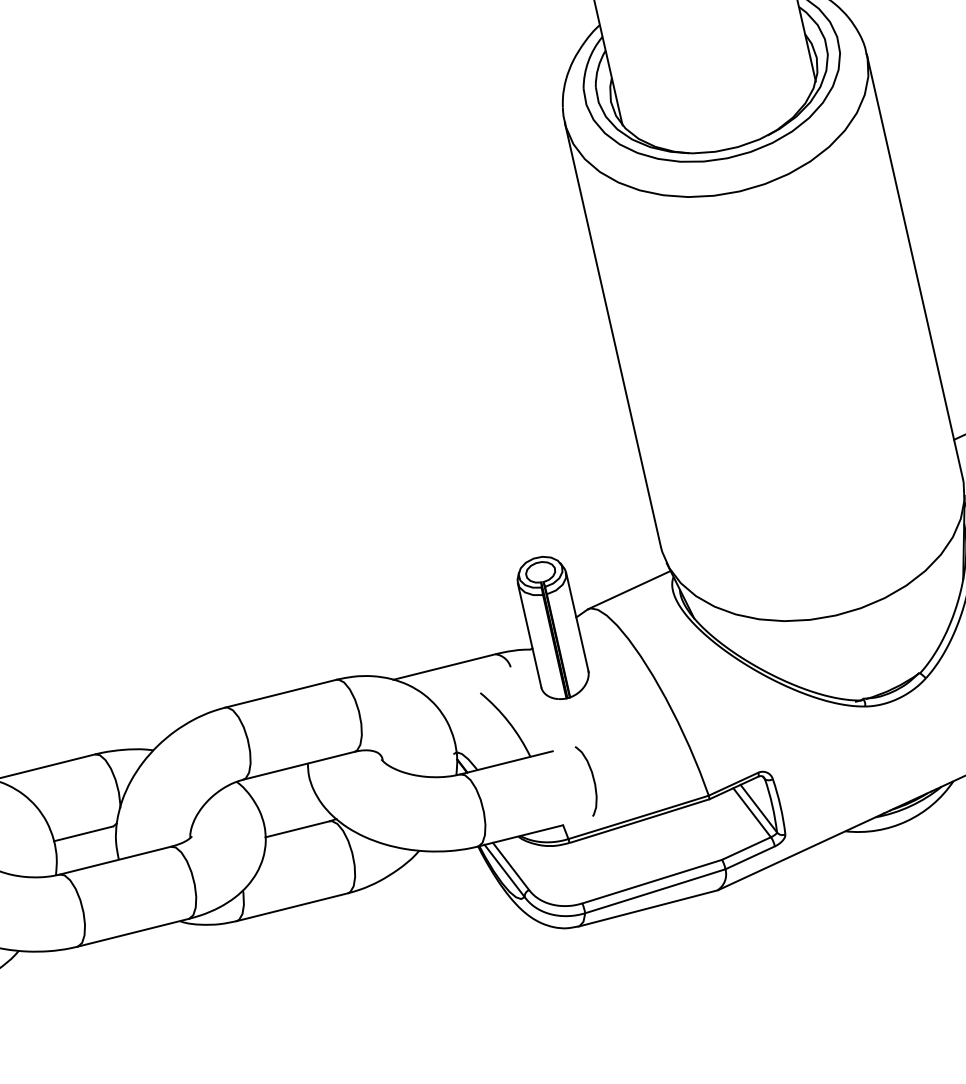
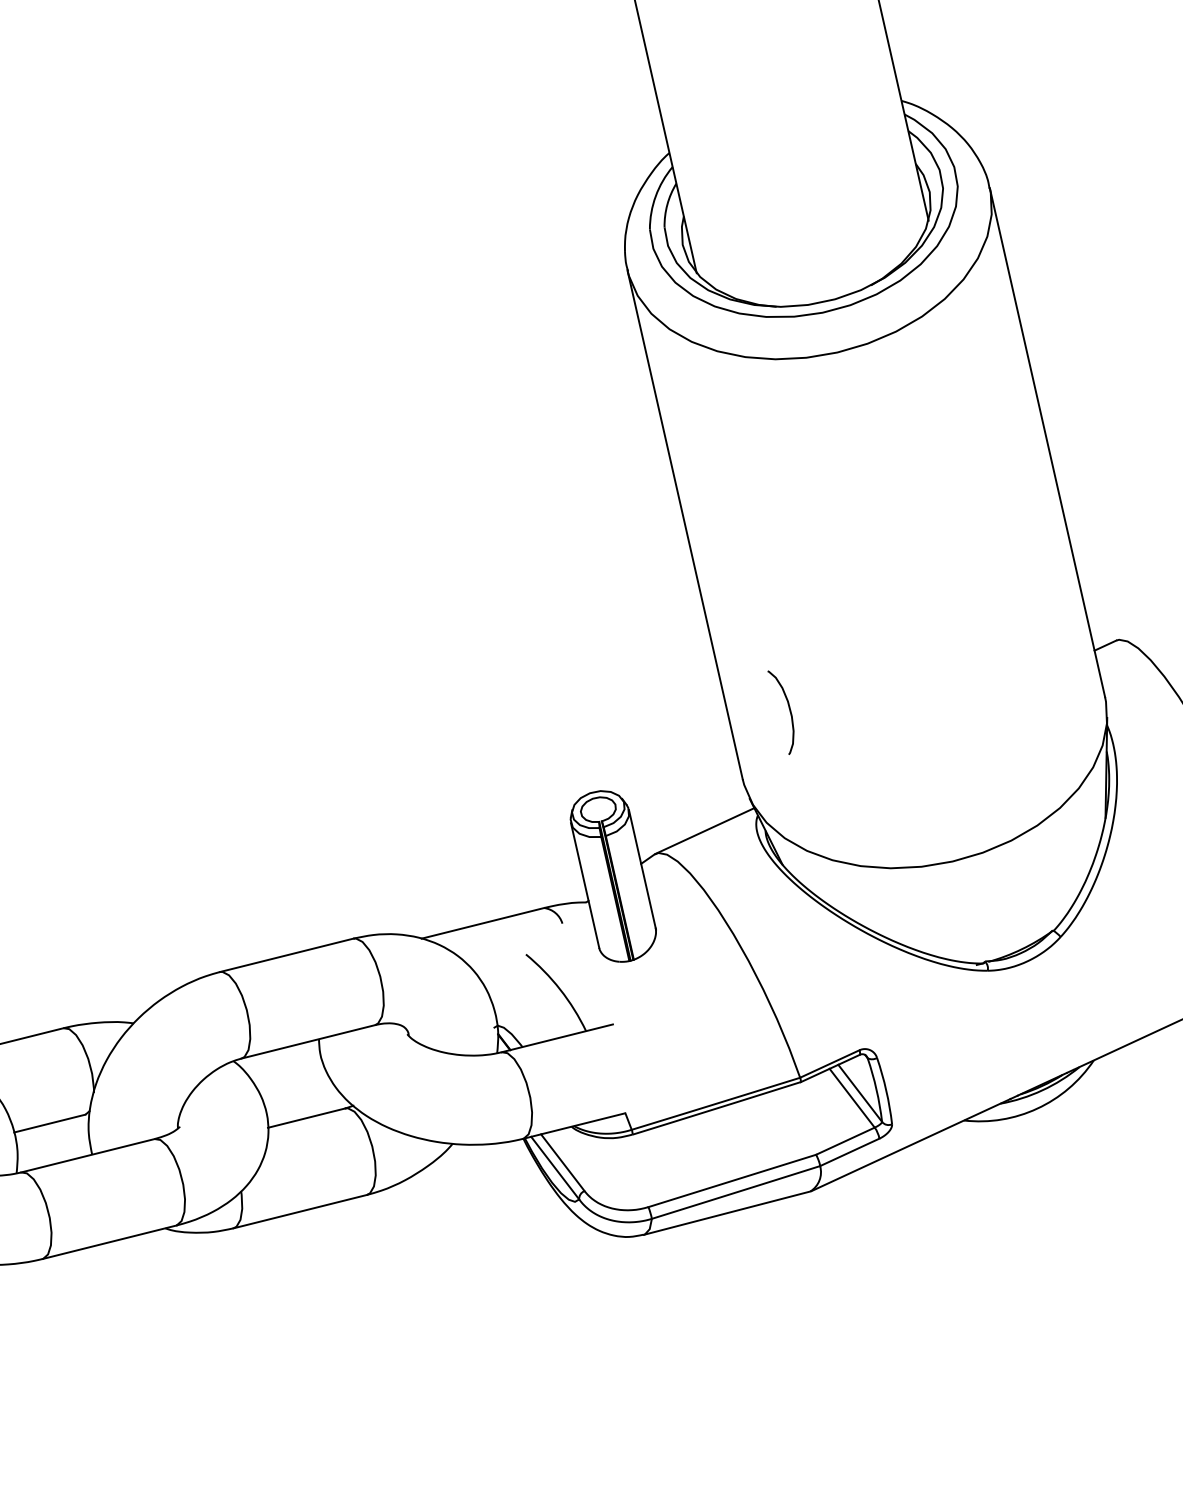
curve: (592, 777) -> (788, 708), moved

